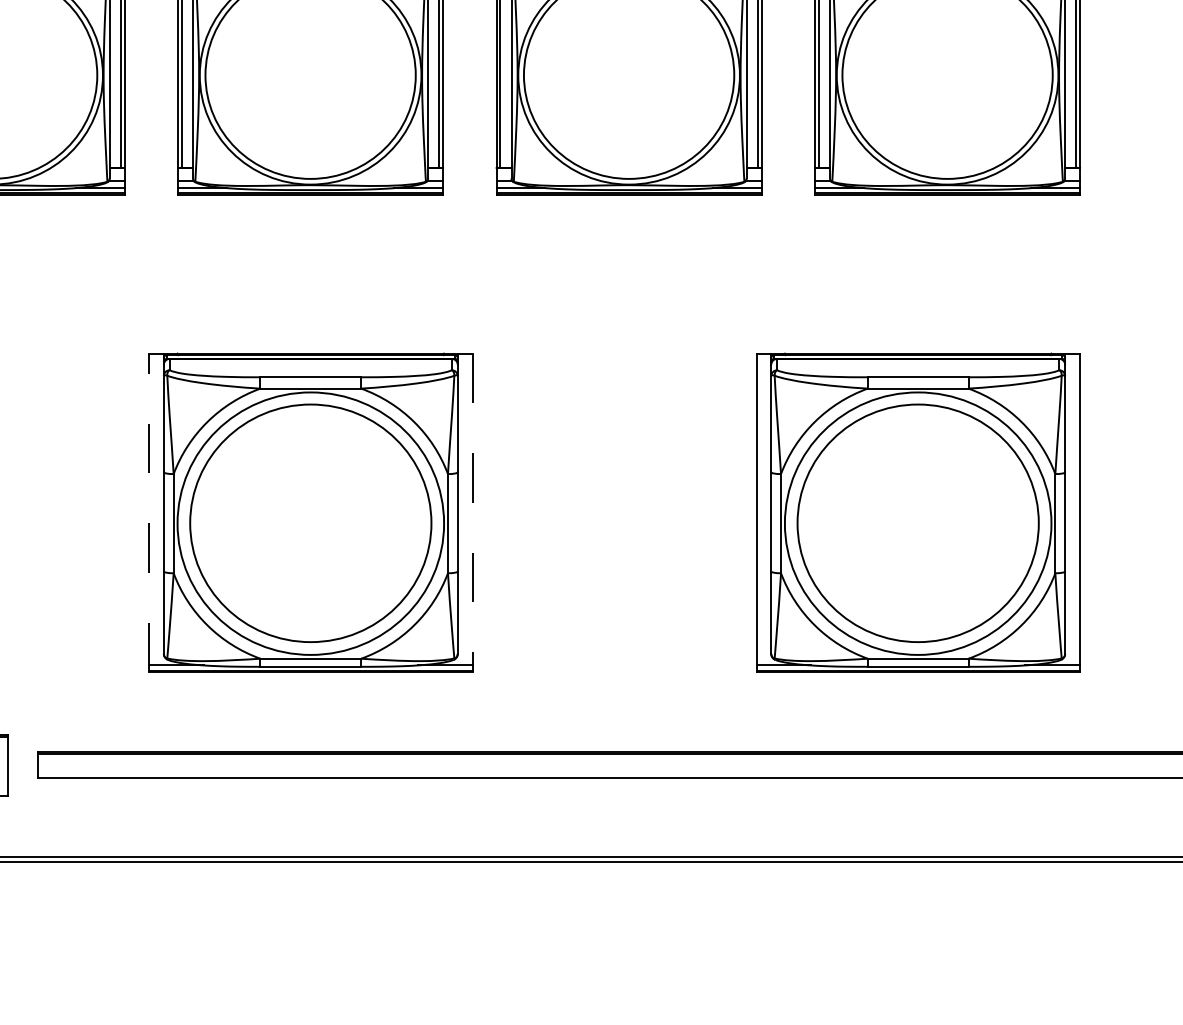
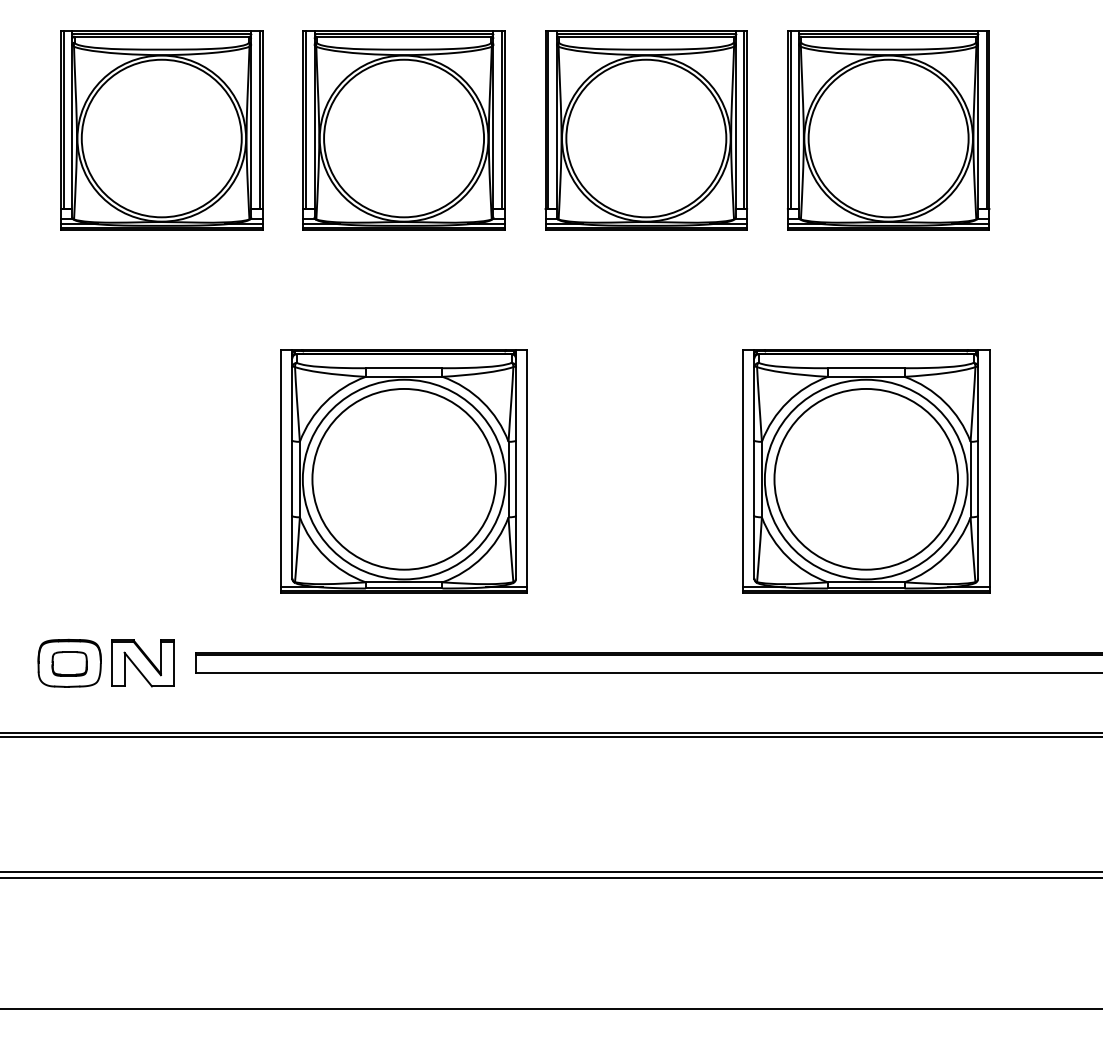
line: (149, 513) -> (281, 471), dashed -> solid
line: (472, 514) -> (527, 472), dashed -> solid

